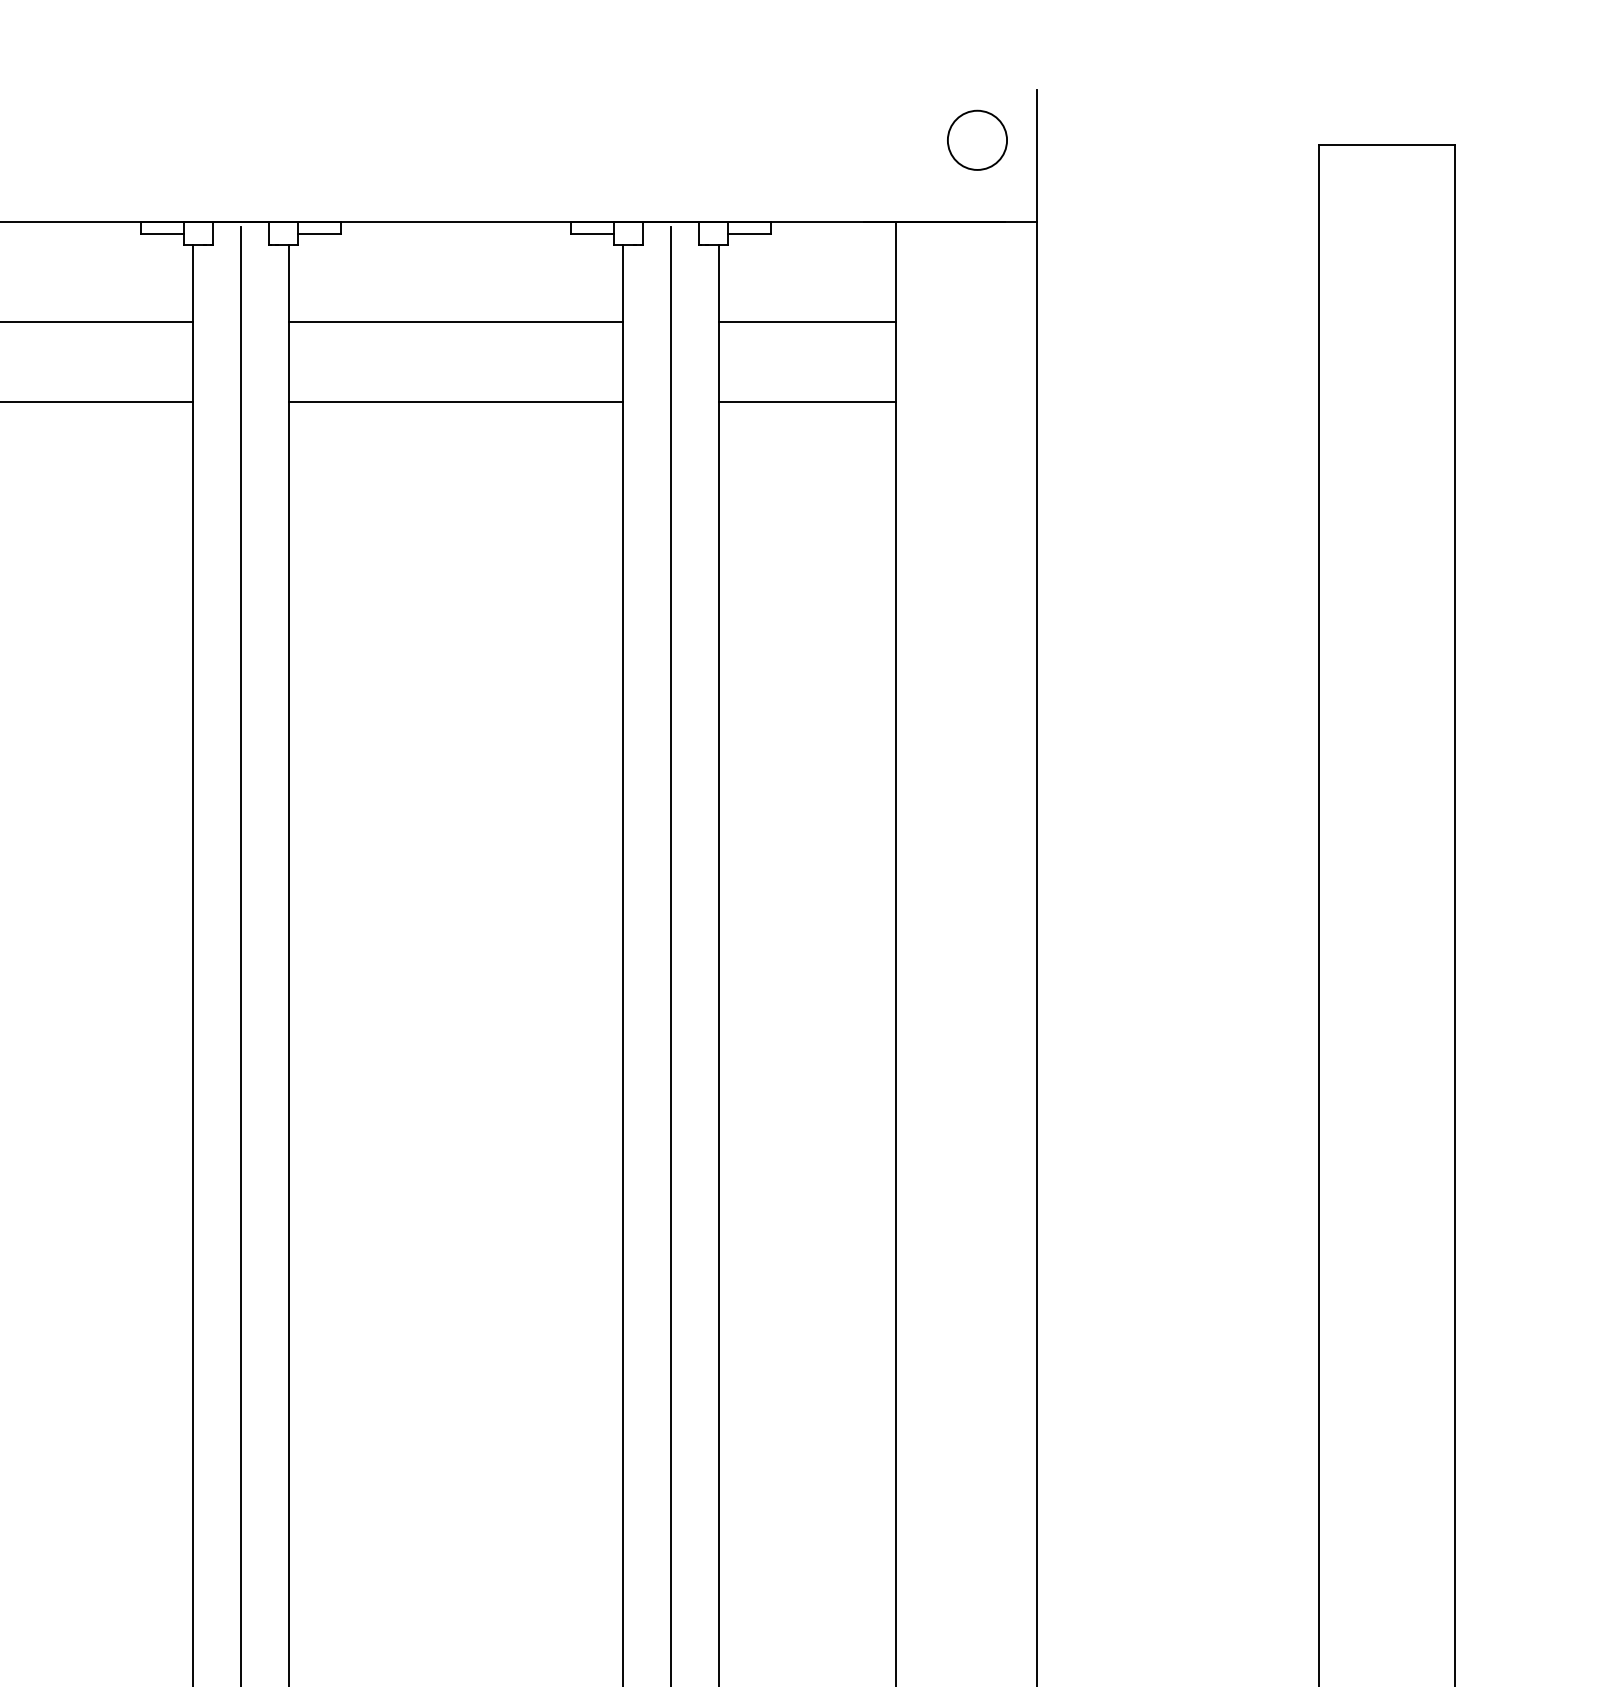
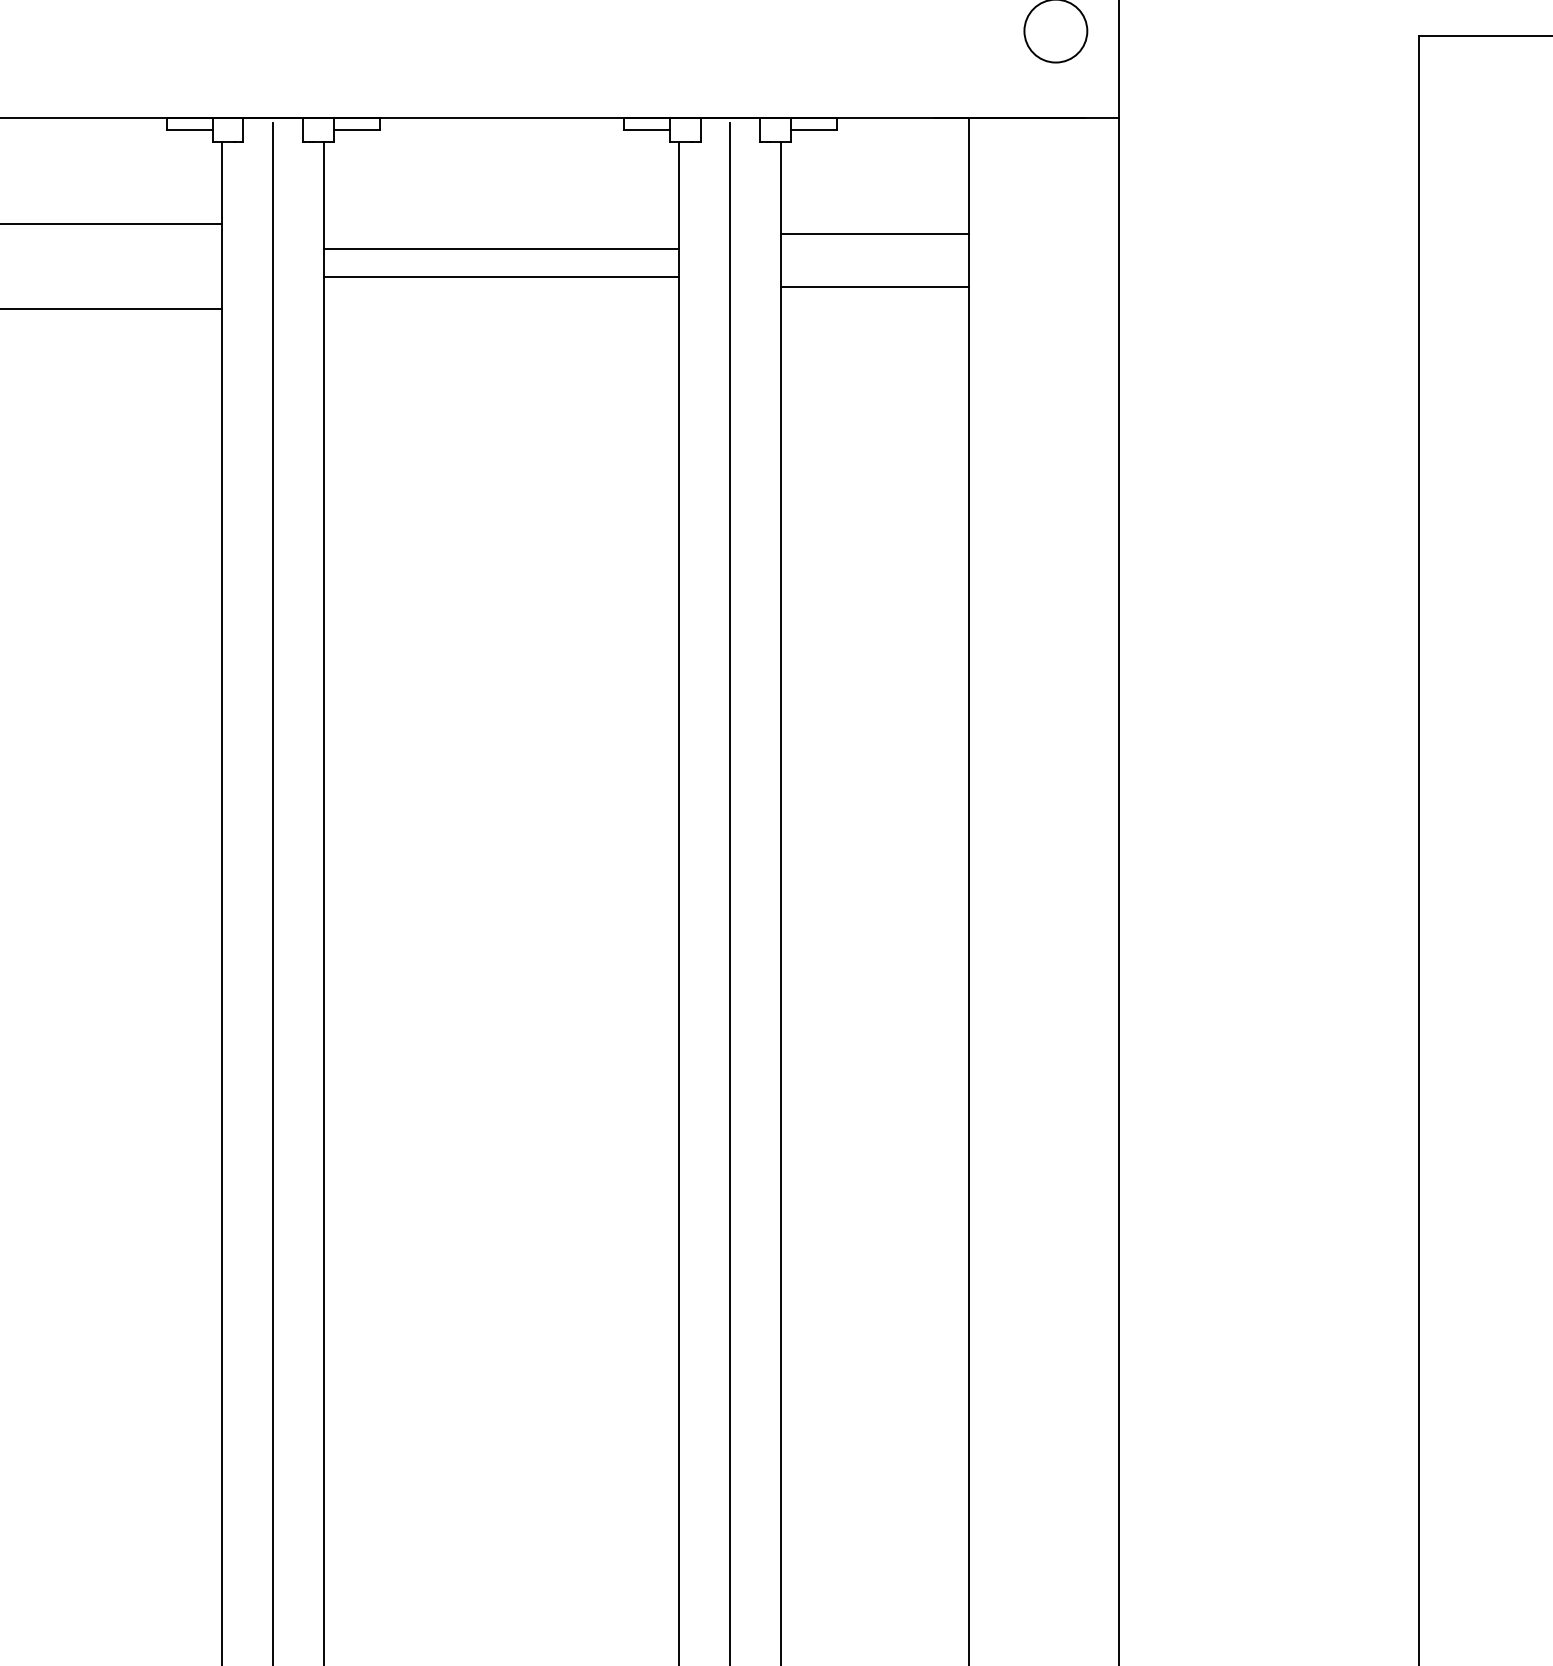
line: (455, 321) -> (501, 276), moved
line: (806, 321) -> (874, 286), moved
line: (455, 401) -> (501, 249), moved
line: (806, 401) -> (874, 234), moved

